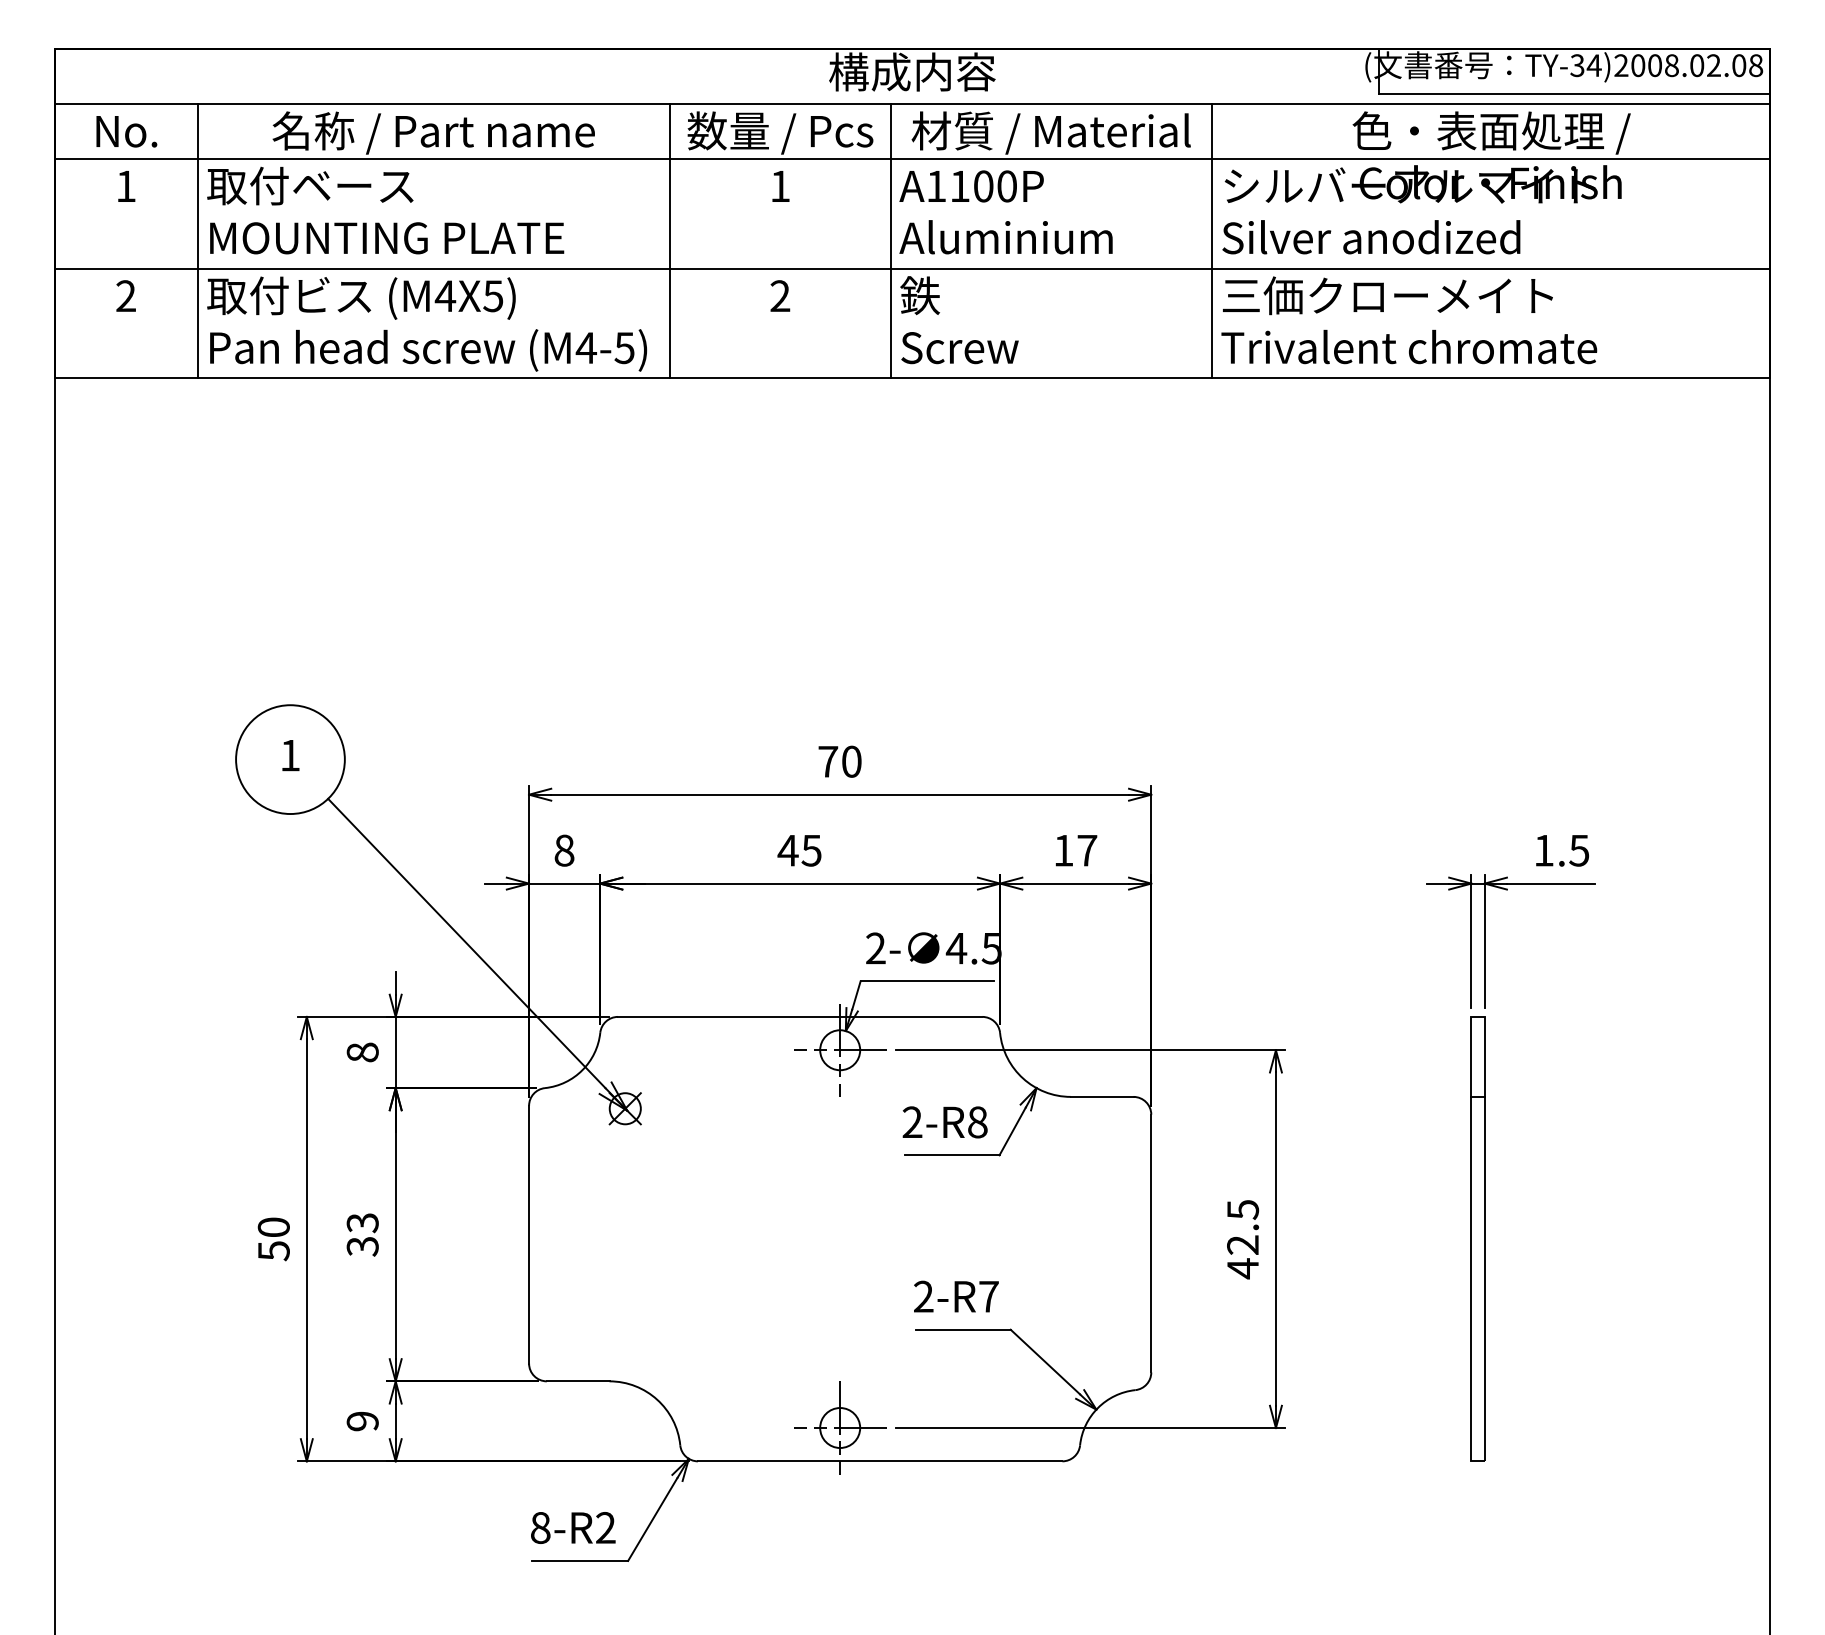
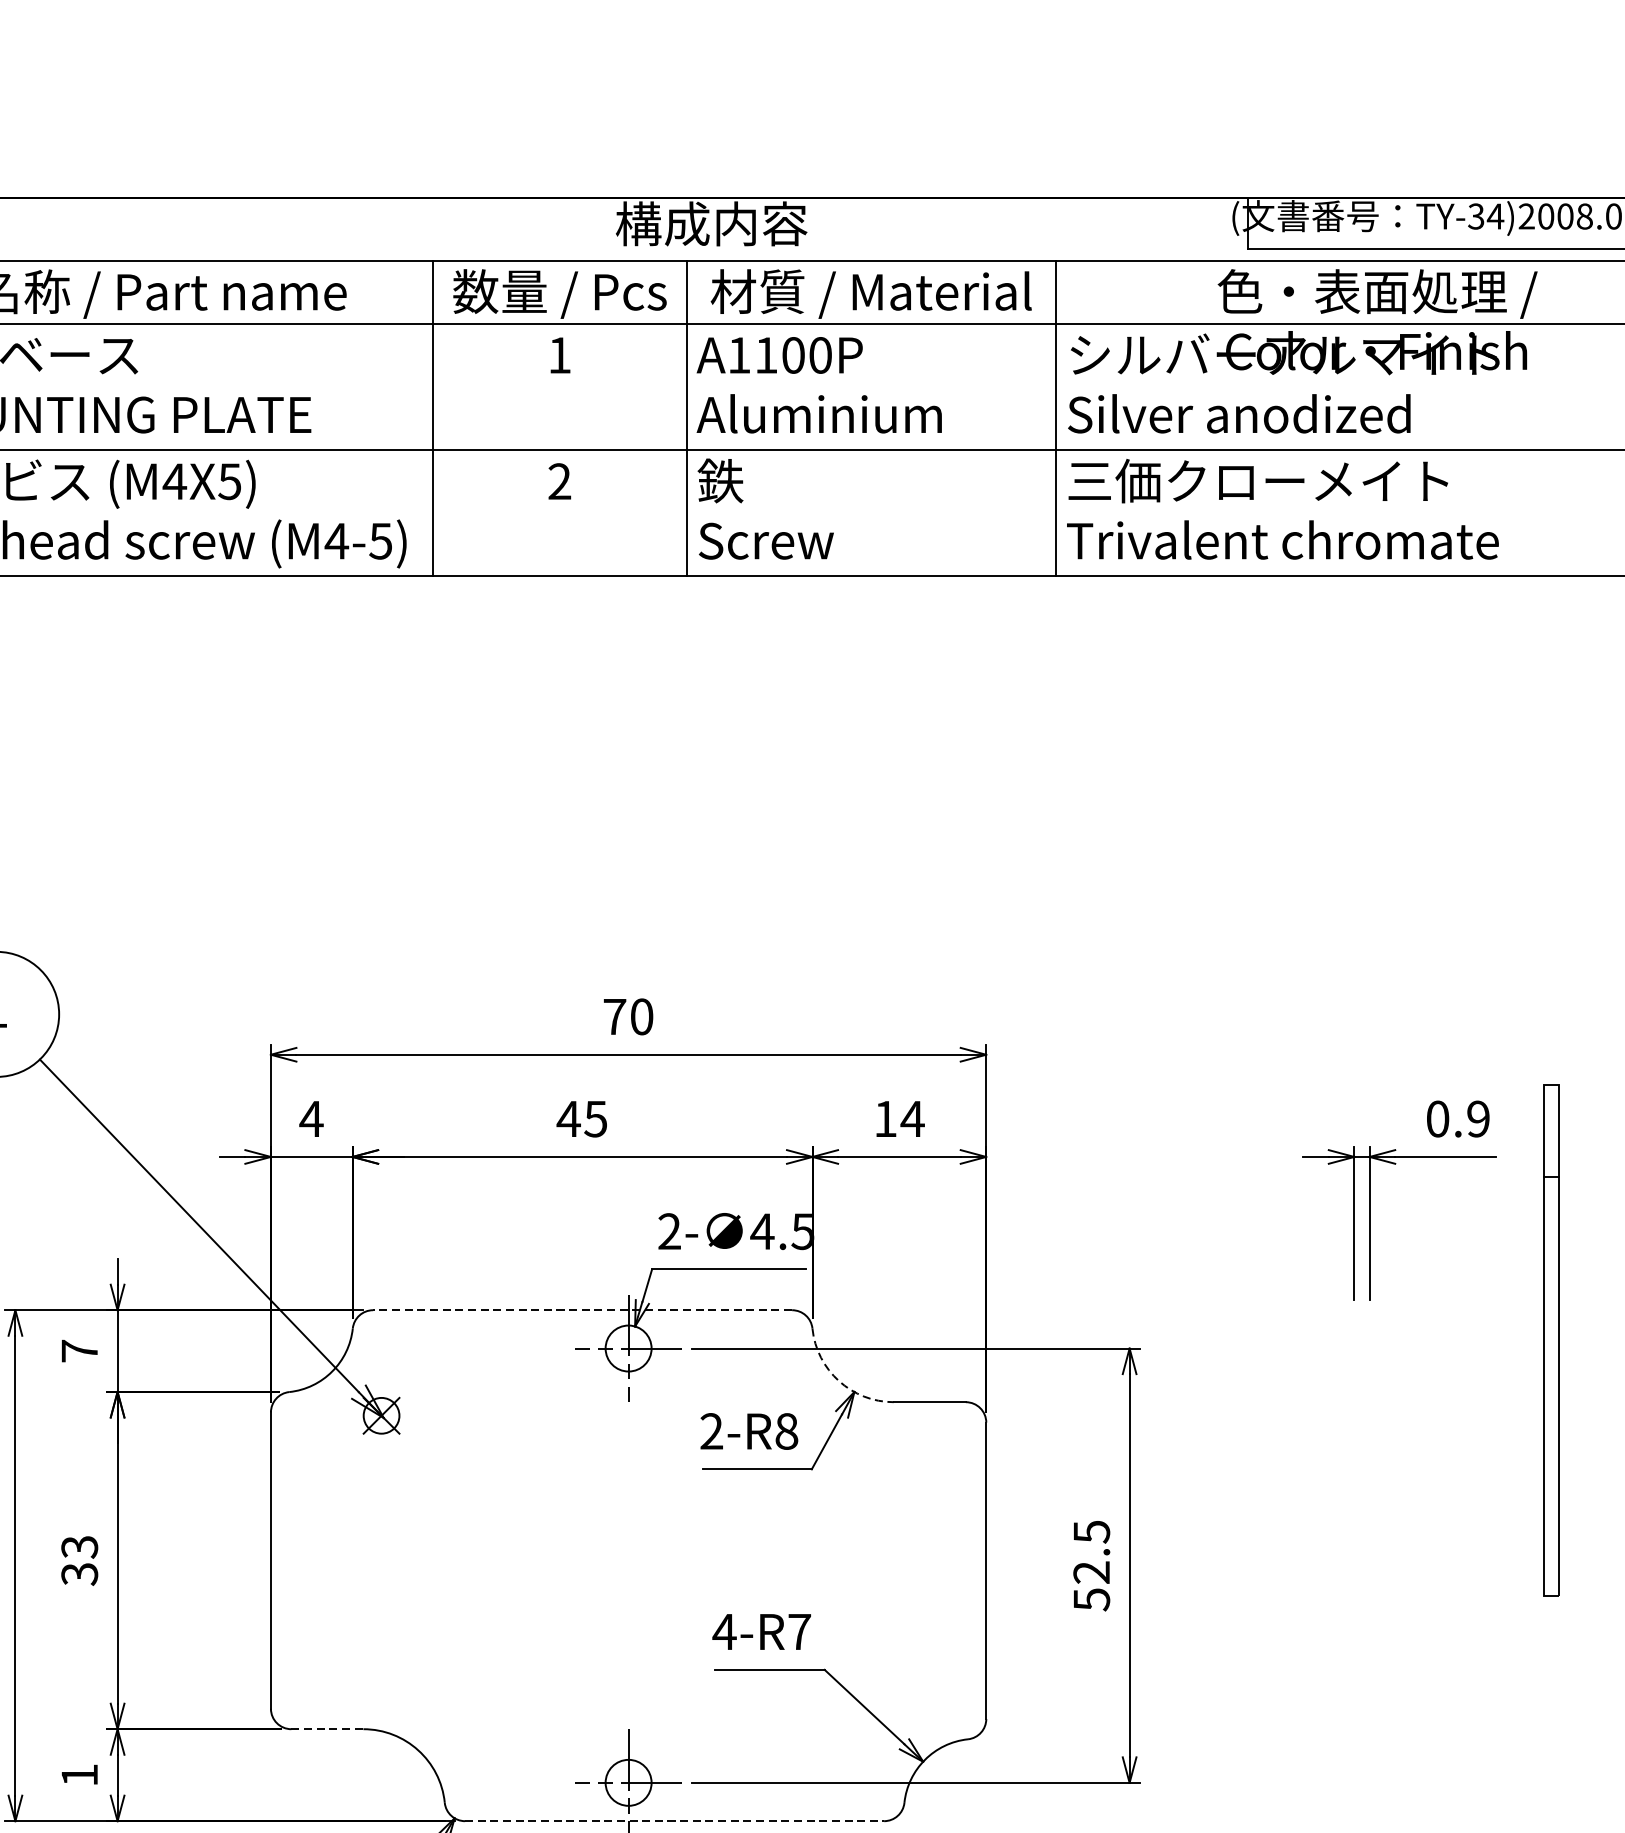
text: (563, 850) -> (310, 1118), 8 -> 4
text: (1086, 850) -> (911, 1118), 17 -> 14
text: (1561, 850) -> (1457, 1118), 1.5 -> 0.9
line: (799, 1016) -> (581, 1309), solid -> dashed
text: (362, 1052) -> (79, 1351), 8 -> 7
arc: (1023, 1078) -> (839, 1381), solid -> dashed
part: (1477, 1238) -> (1551, 1339), moved
text: (1243, 1268) -> (1092, 1599), 42.5 -> 52.5
text: (923, 1296) -> (724, 1631), 2-R7 -> 4-R7
line: (578, 1381) -> (327, 1729), solid -> dashed
text: (362, 1421) -> (79, 1775), 9 -> 1
line: (880, 1461) -> (674, 1821), solid -> dashed

